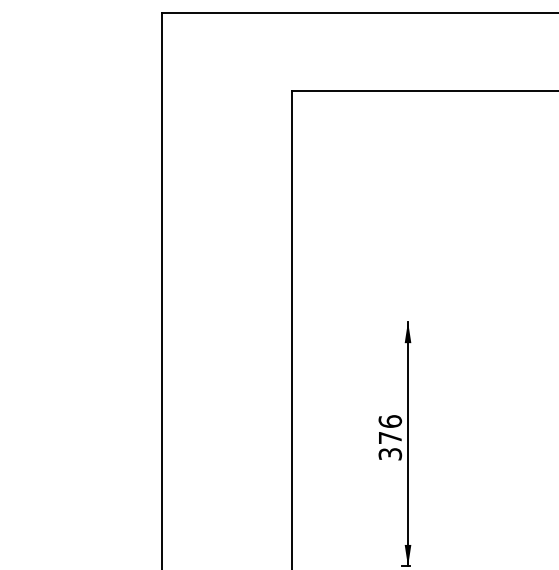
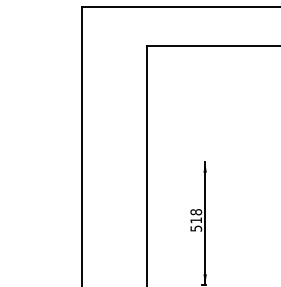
text: (388, 438) -> (195, 220), 376 -> 518

